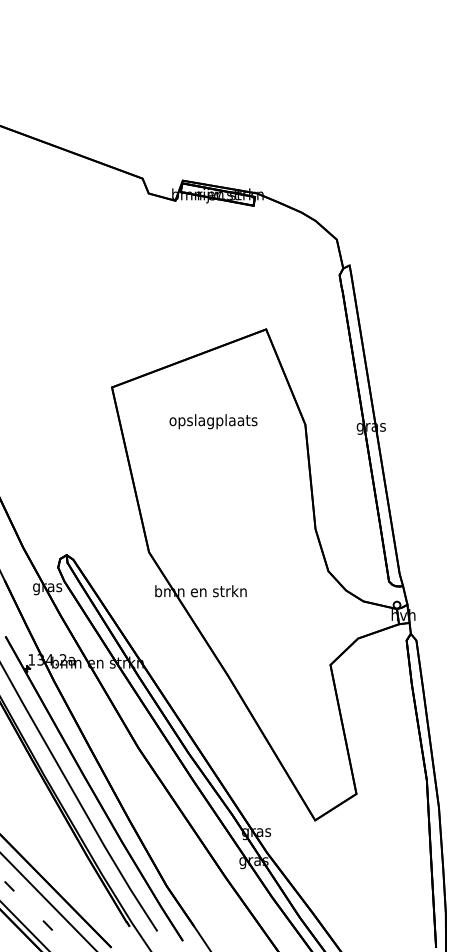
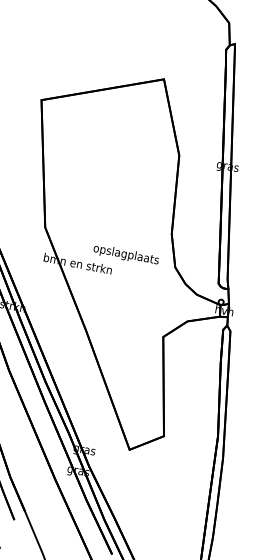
text: (213, 421) -> (126, 254), moved

